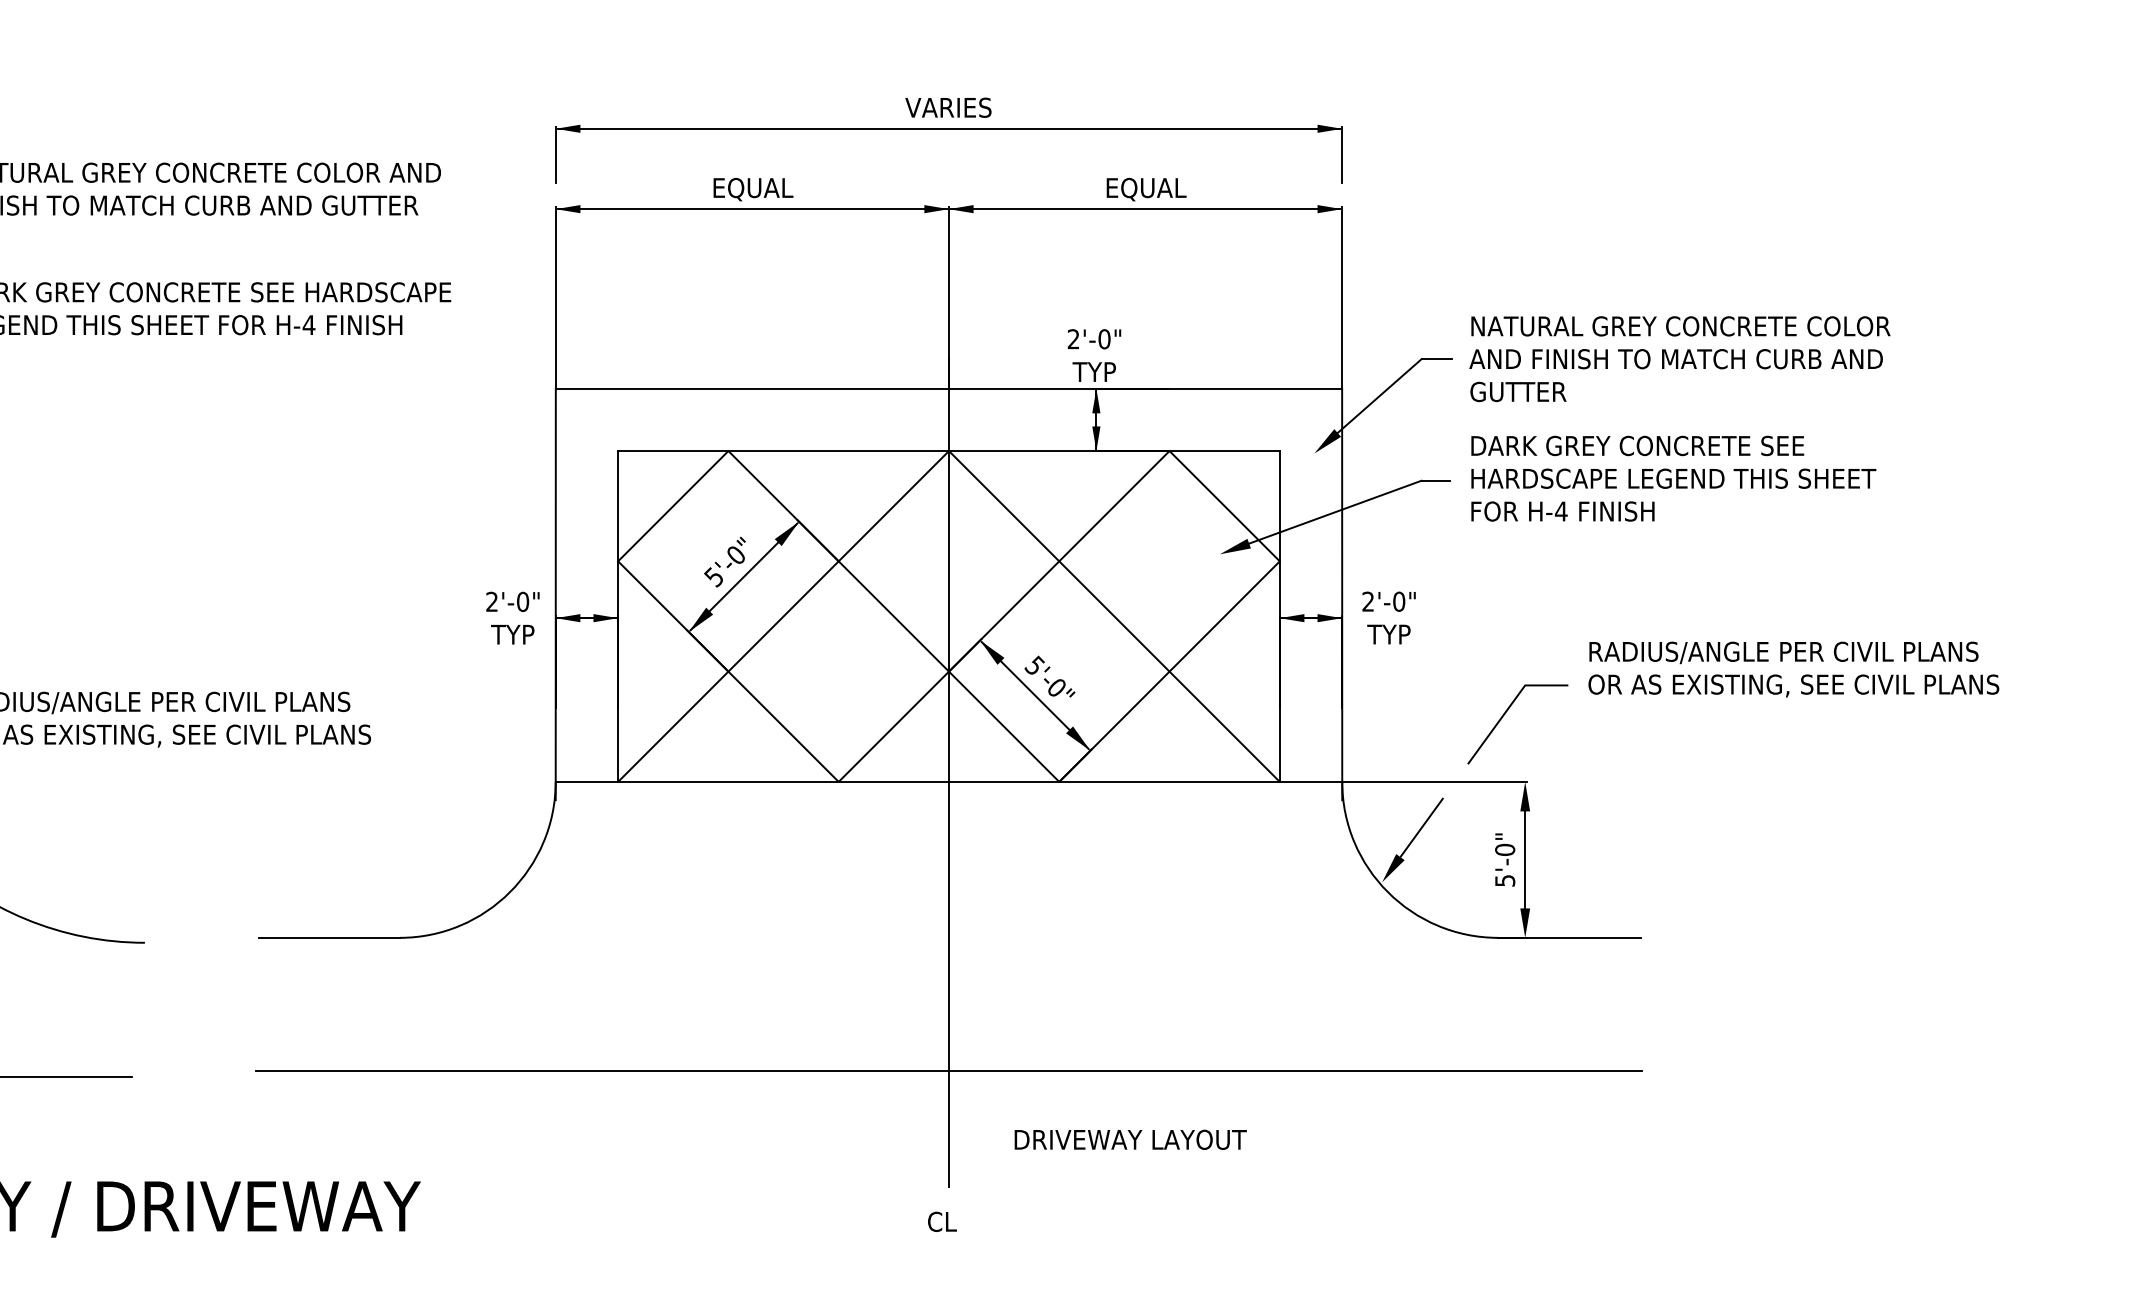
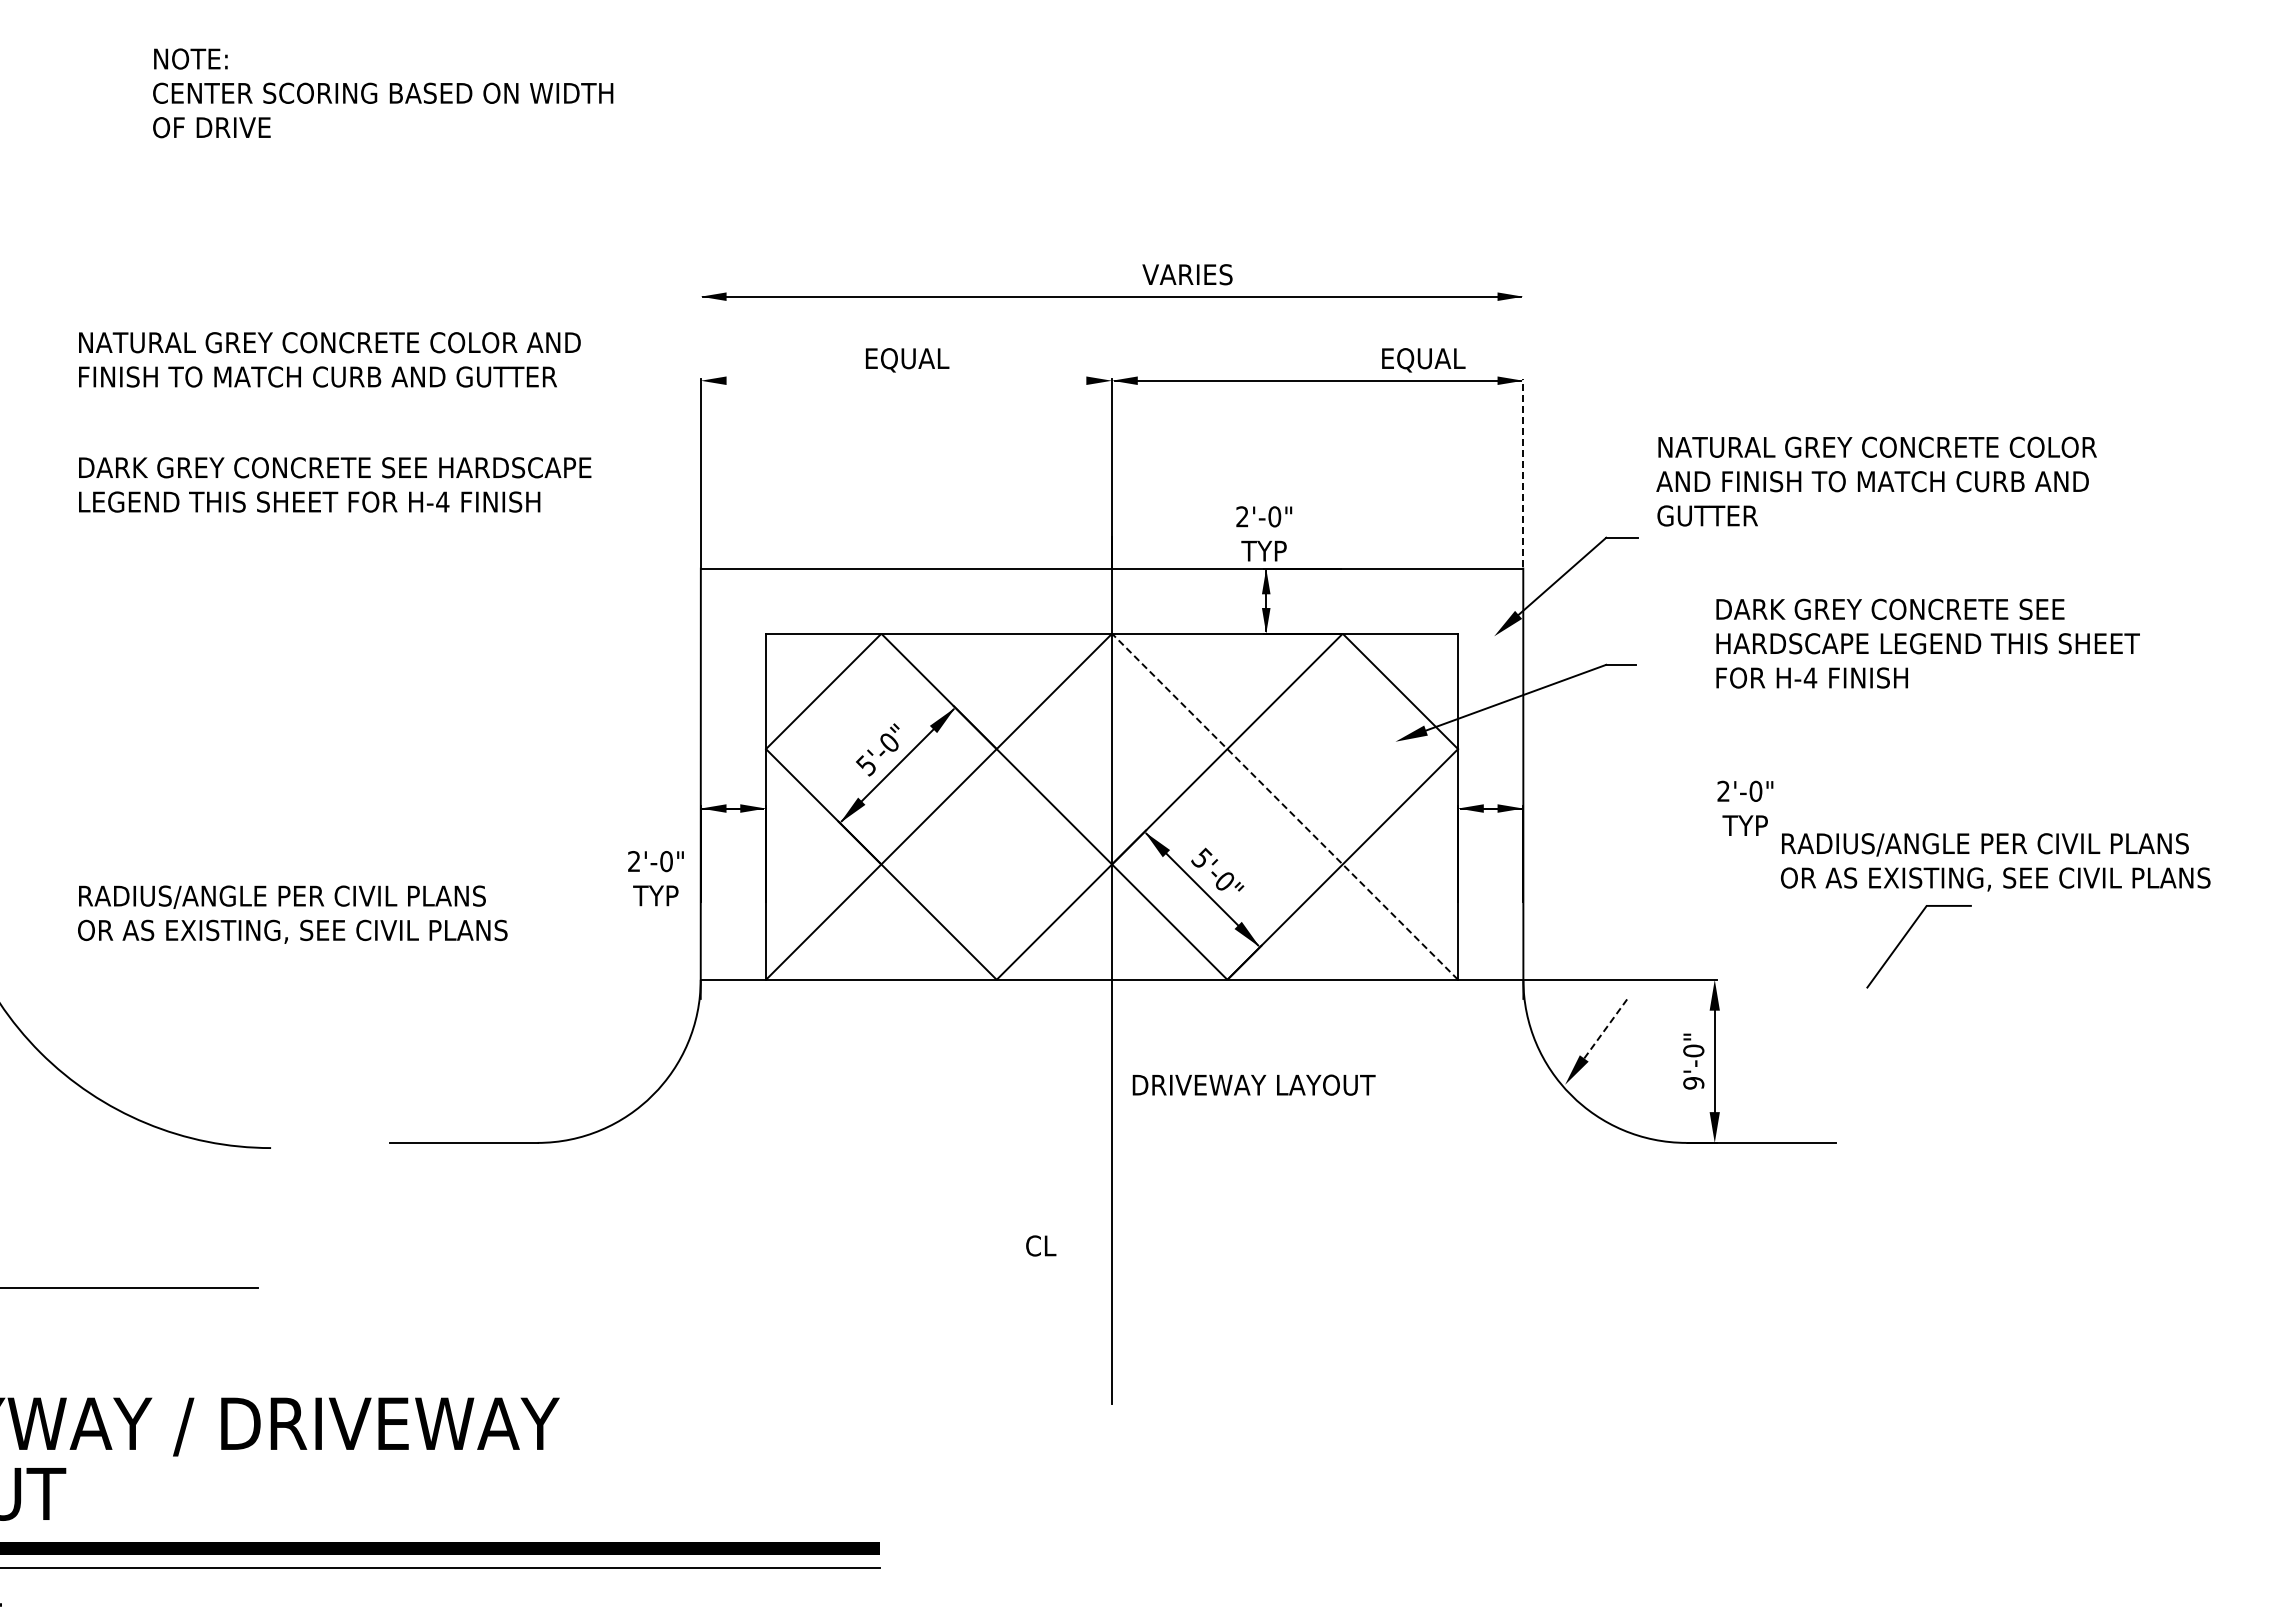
text: (948, 107) -> (1187, 274), moved
line: (555, 154) -> (700, 323), removed
line: (1342, 154) -> (1523, 323), removed
text: (1146, 189) -> (1423, 360), moved
line: (752, 208) -> (906, 380), removed
line: (1342, 296) -> (1523, 472), solid -> dashed
text: (1679, 359) -> (1876, 481), moved
text: (1673, 478) -> (1927, 643), moved
line: (1114, 616) -> (1285, 806), solid -> dashed
text: (1389, 617) -> (1745, 807), moved
text: (512, 618) -> (655, 878), moved
line: (1503, 716) -> (1904, 938), moved
line: (1422, 827) -> (1607, 1027), solid -> dashed
text: (1504, 881) -> (1693, 1083), 5'-0" -> 9'-0"
line: (948, 1071) -> (1111, 1282), removed
text: (1130, 1139) -> (1253, 1084), moved
text: (942, 1221) -> (1041, 1245), moved

